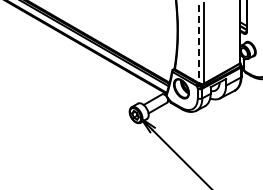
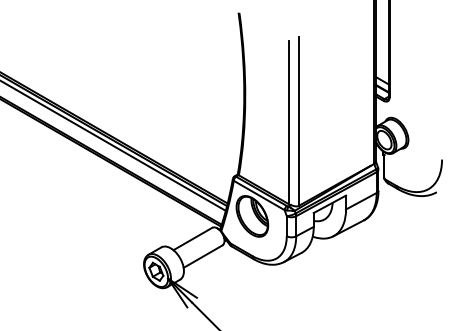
line: (199, 44) -> (290, 123), dashed -> solid

